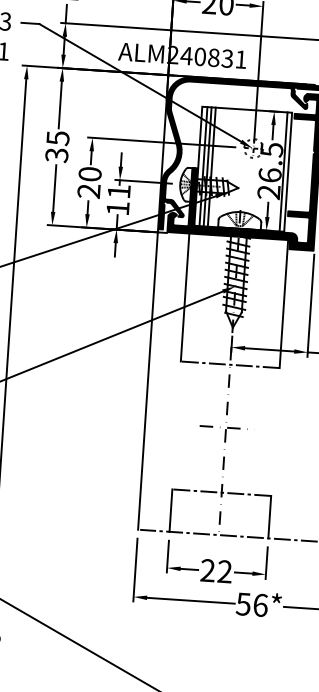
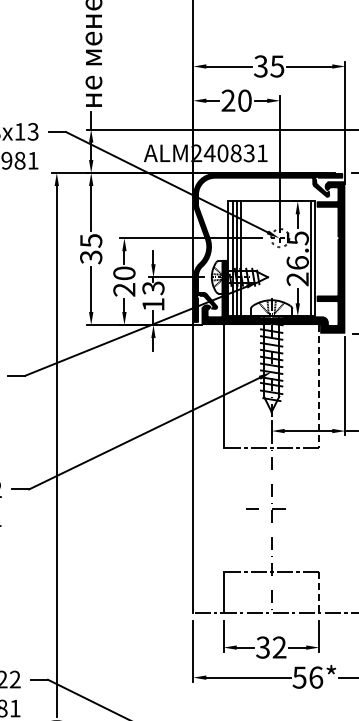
text: (119, 191) -> (153, 288), 11 -> 13
line: (284, 304) -> (319, 386), solid -> dashed
line: (269, 517) -> (319, 592), solid -> dashed
text: (207, 570) -> (262, 647), 22 -> 32

